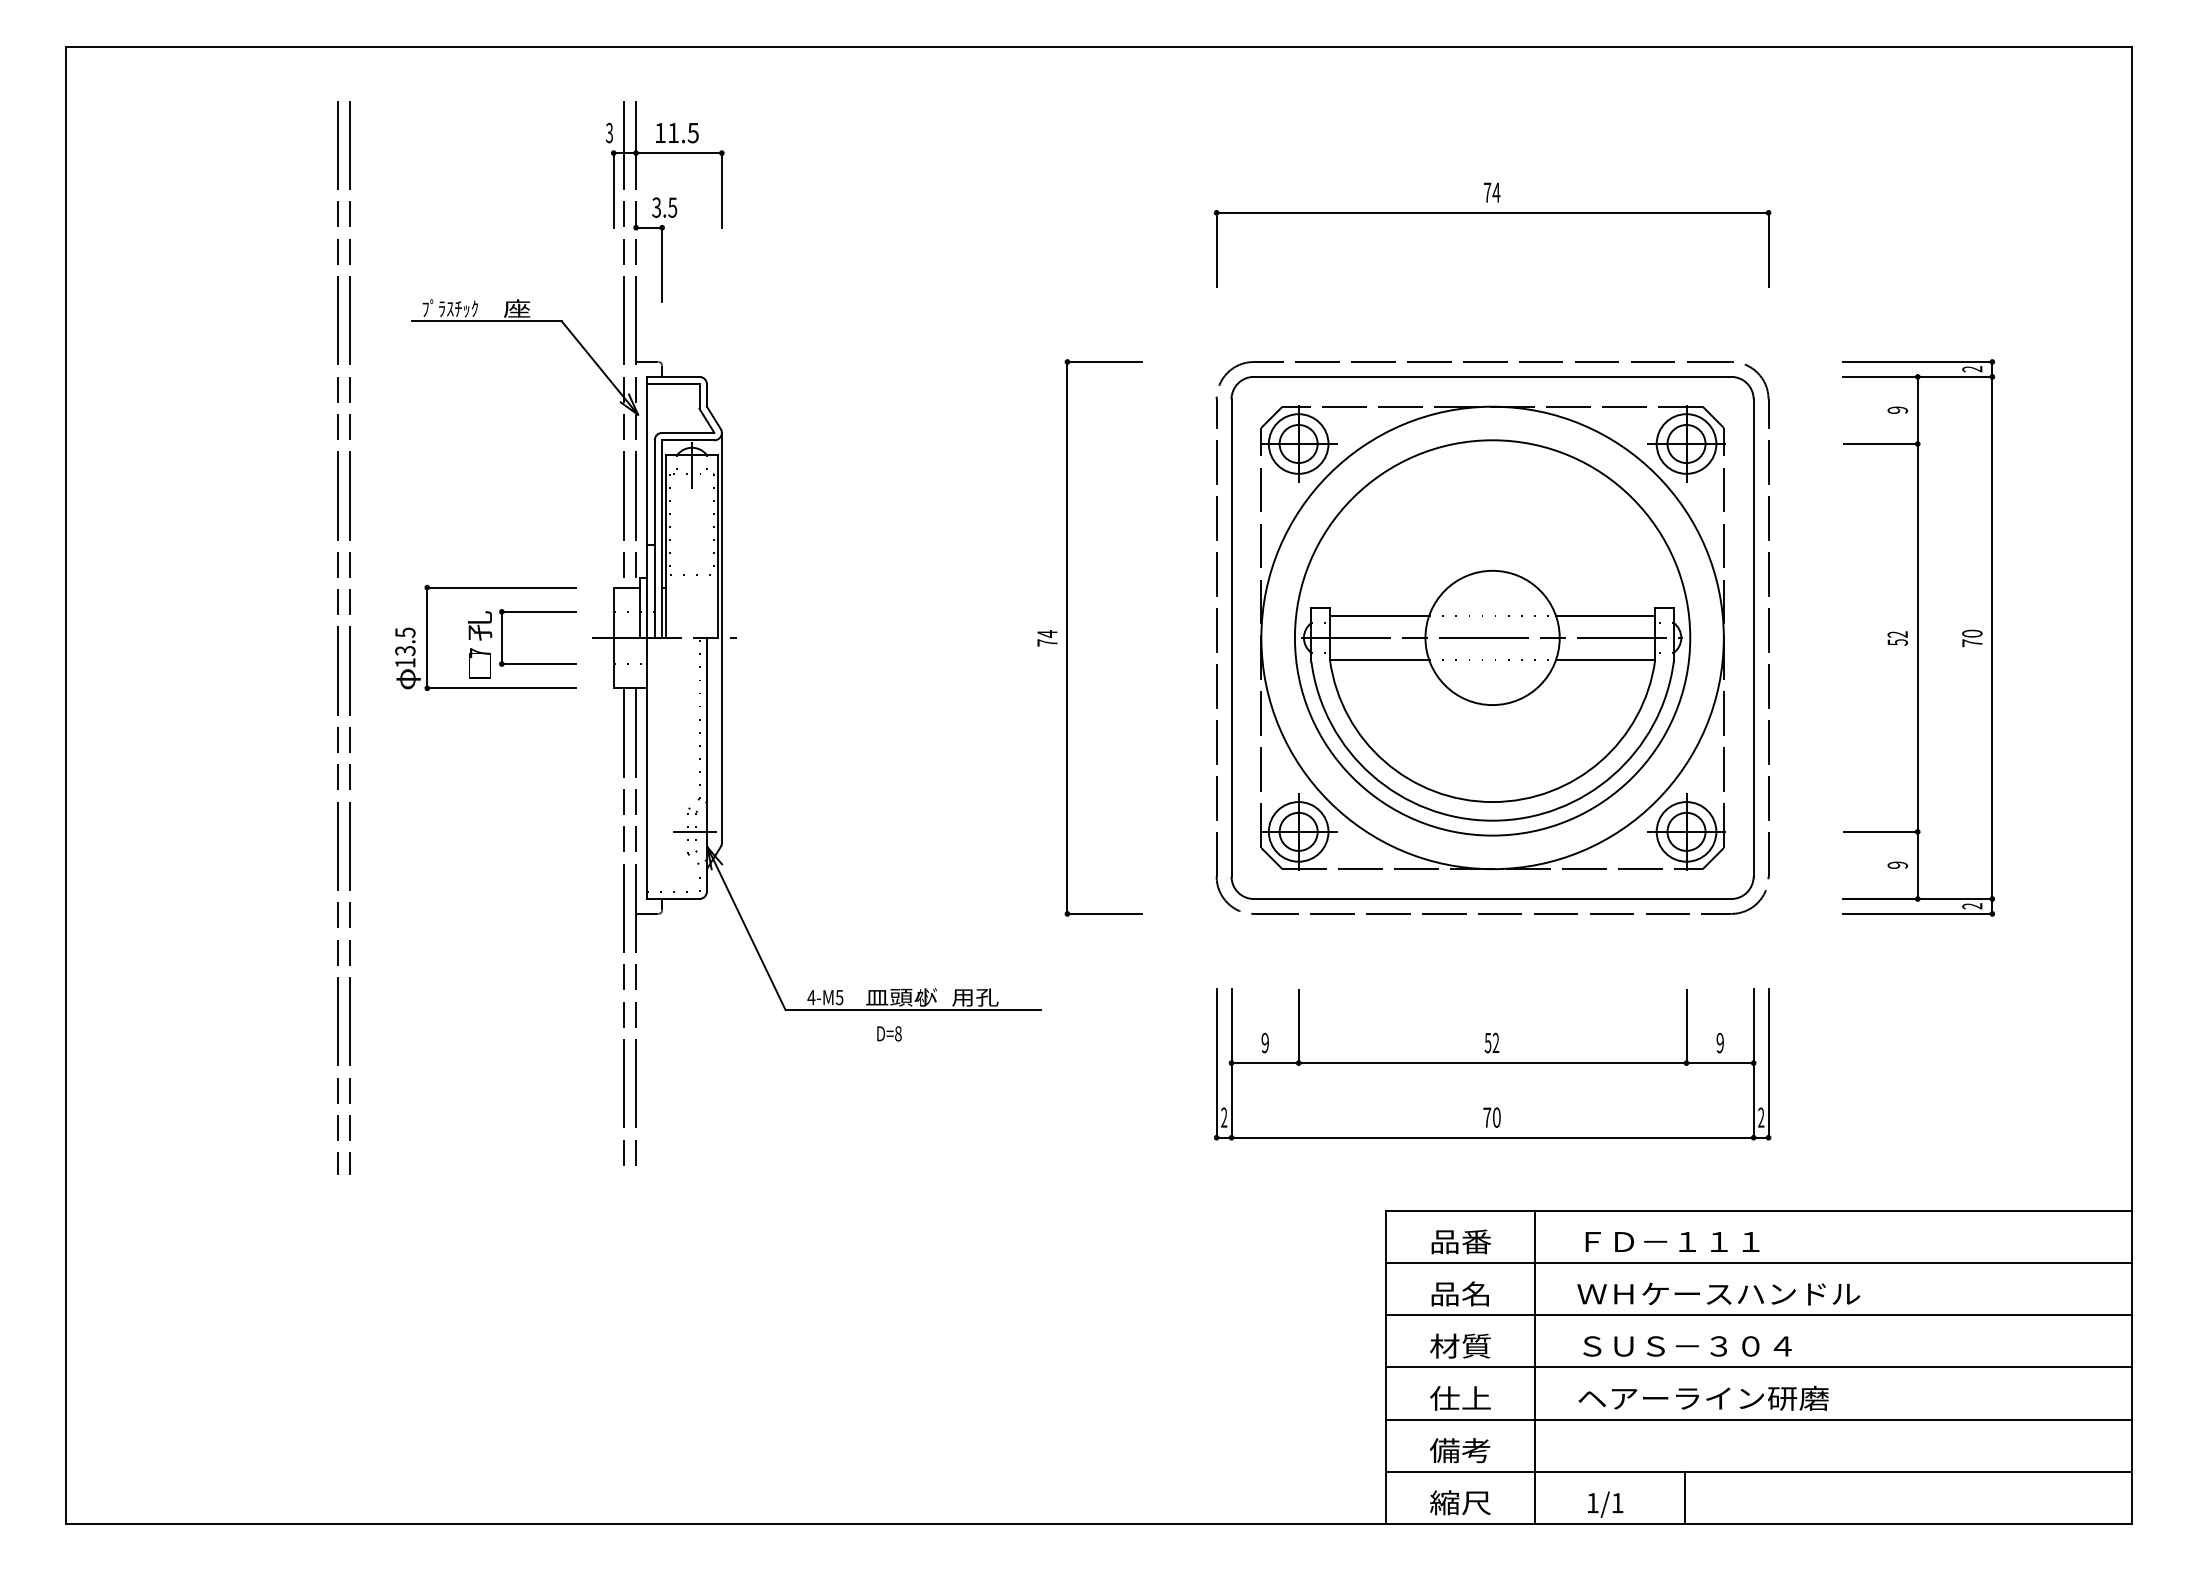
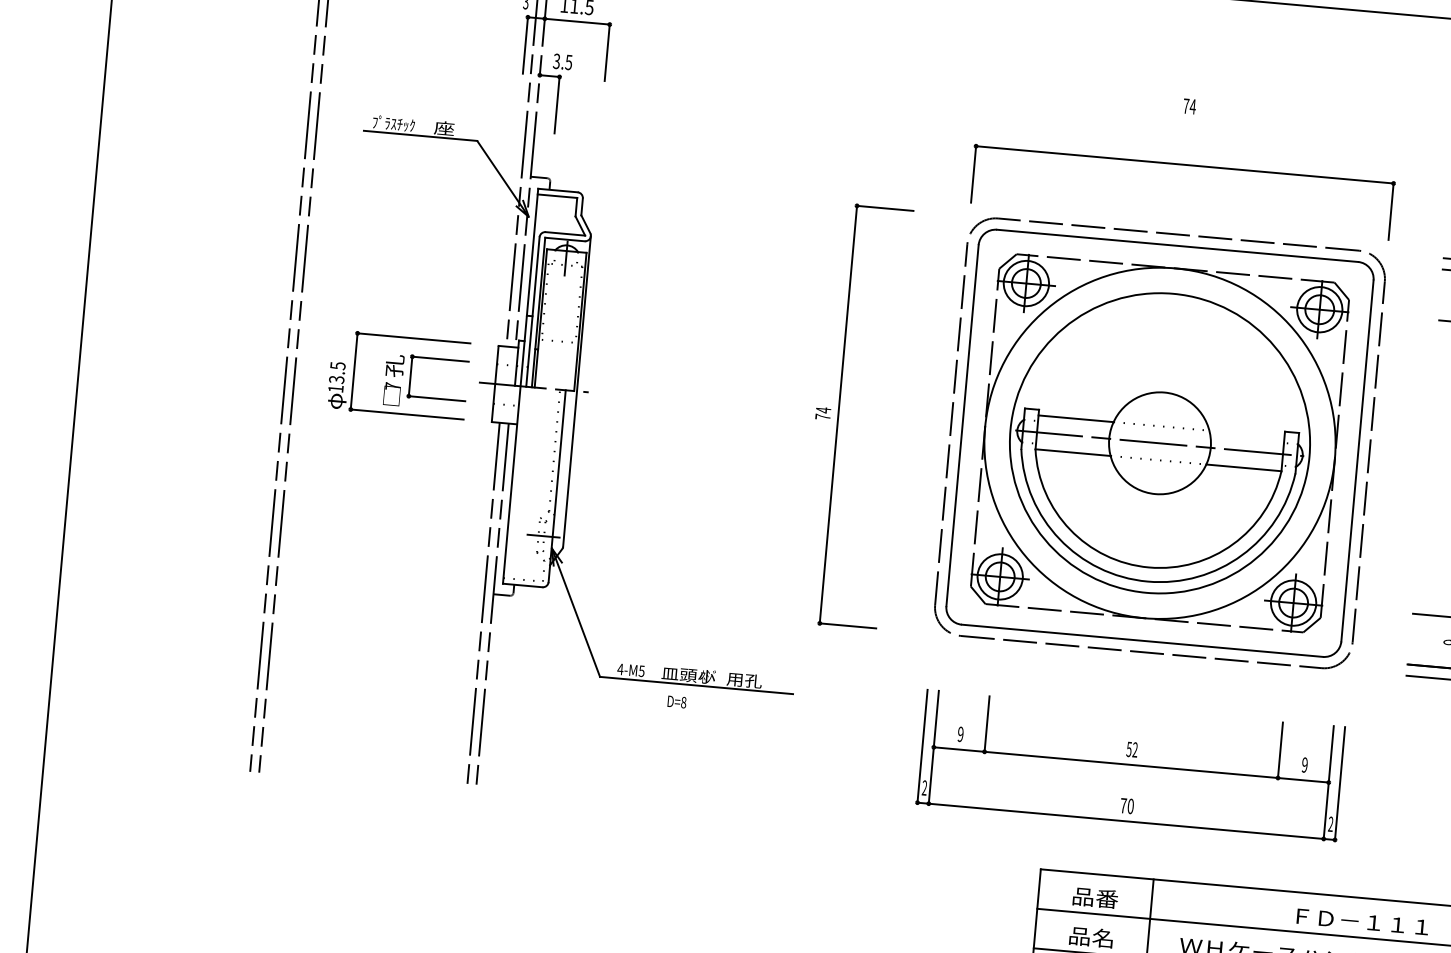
part: (1492, 213) -> (1184, 165), moved
line: (1605, 615) -> (1246, 433), removed
text: (1672, 1241) -> (1362, 921), moved

